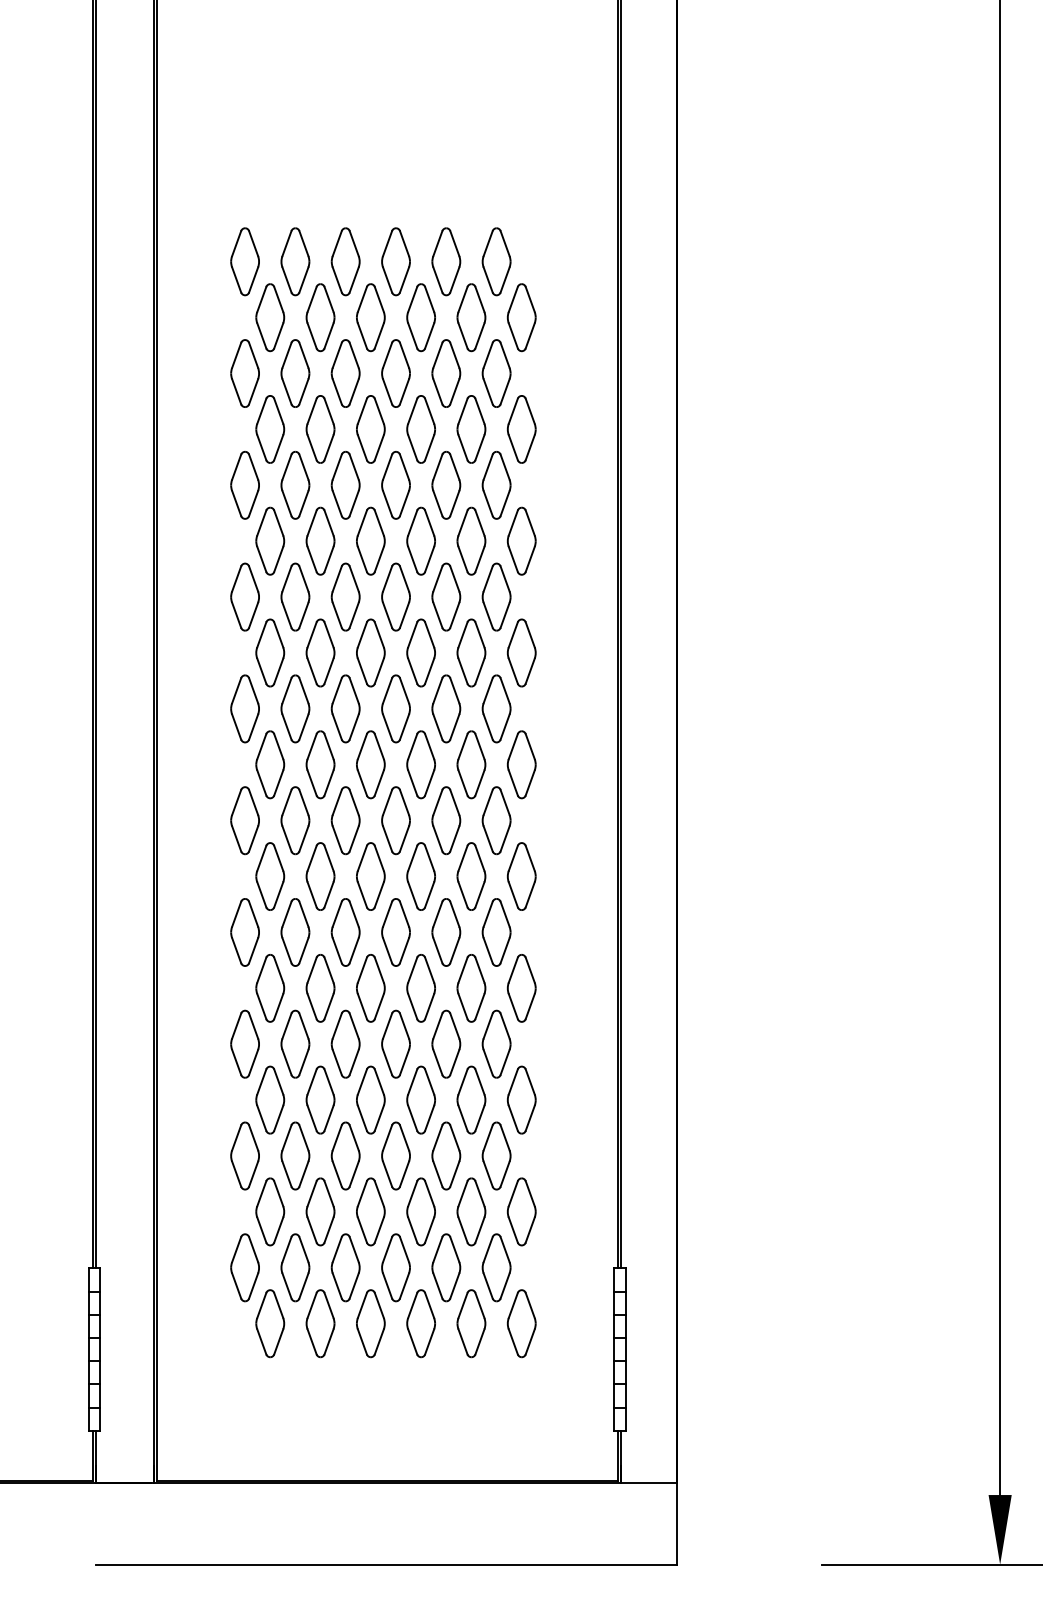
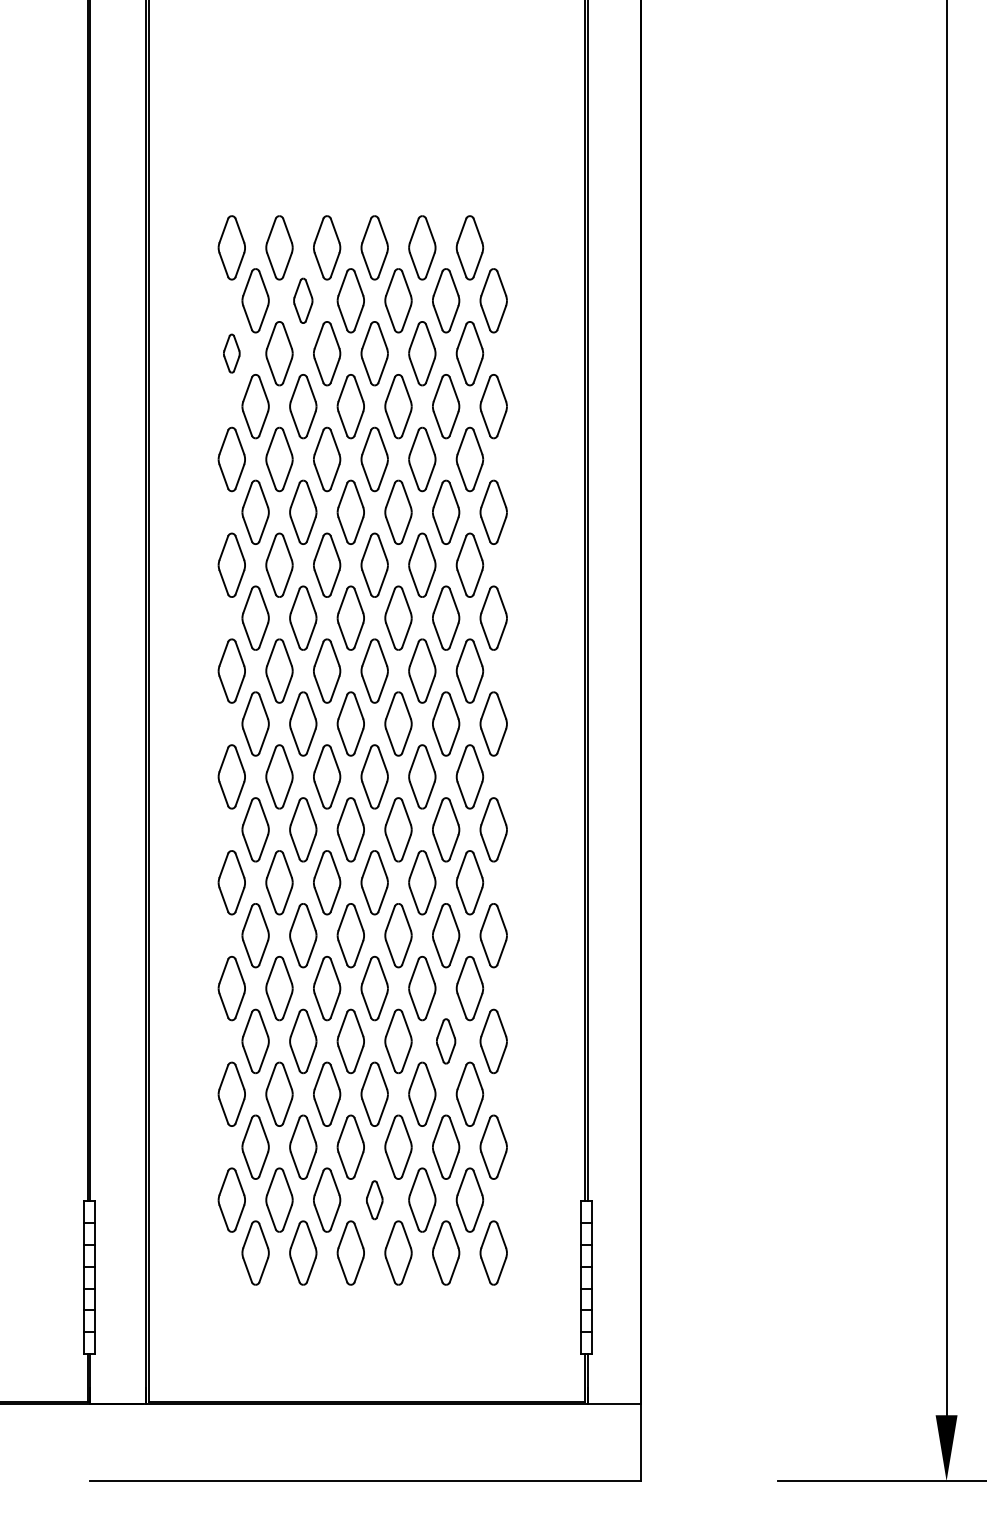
part: (320, 317) -> (303, 300), size x0.7
part: (244, 373) -> (231, 353), size x0.6
part: (471, 1099) -> (446, 1040), size x0.7
part: (395, 1267) -> (374, 1199), size x0.6

